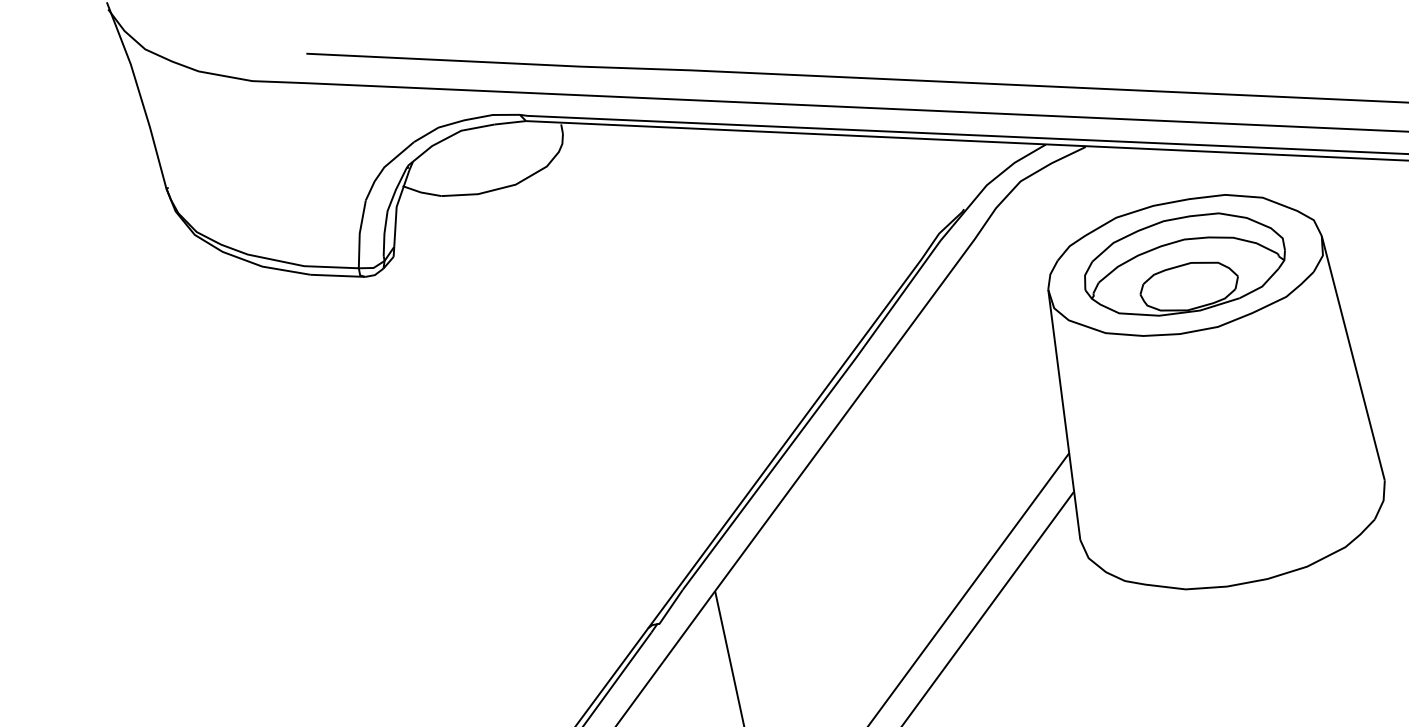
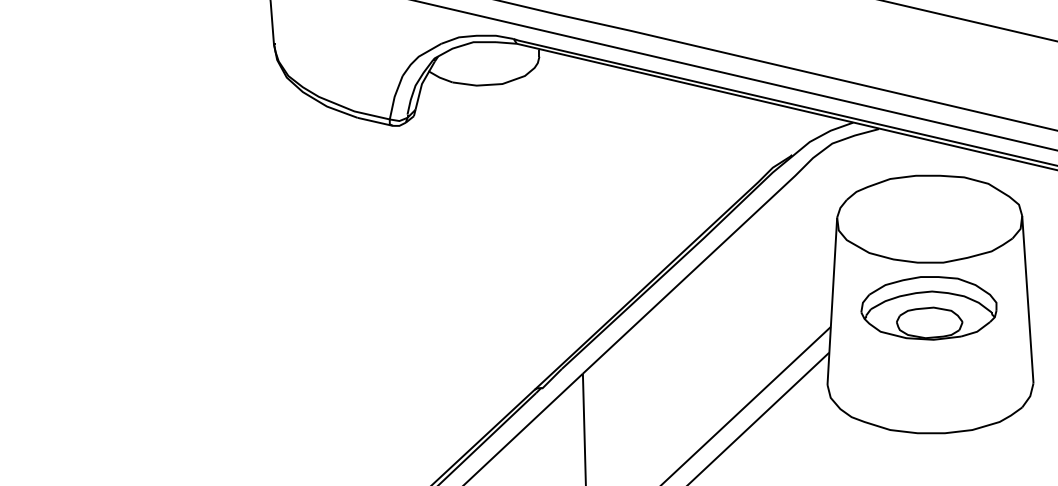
part: (1183, 265) -> (928, 308), moved

